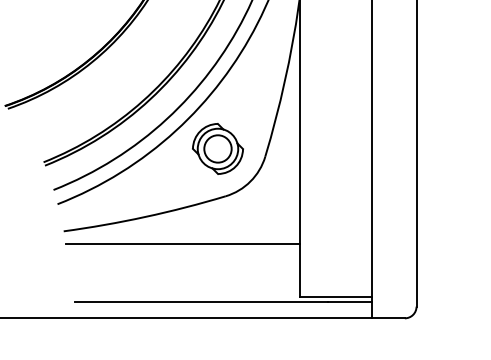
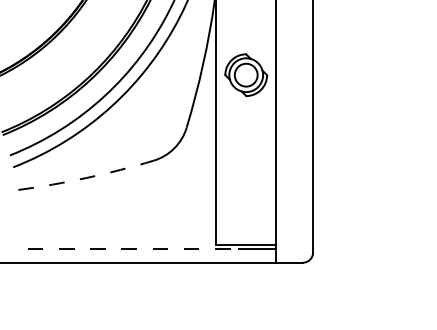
part: (218, 149) -> (246, 75), moved
arc: (145, 216) -> (86, 177), solid -> dashed
line: (182, 243) -> (117, 200), removed
line: (201, 301) -> (133, 248), solid -> dashed

